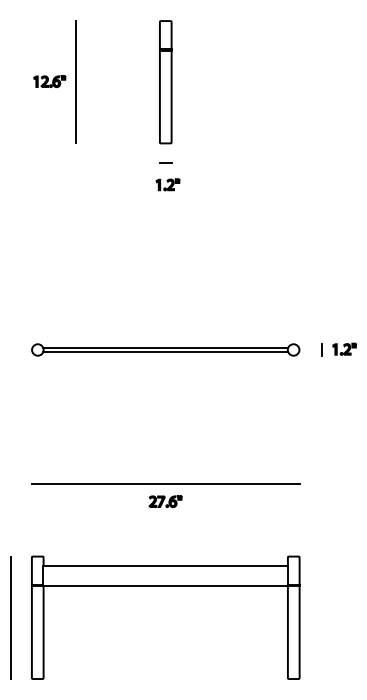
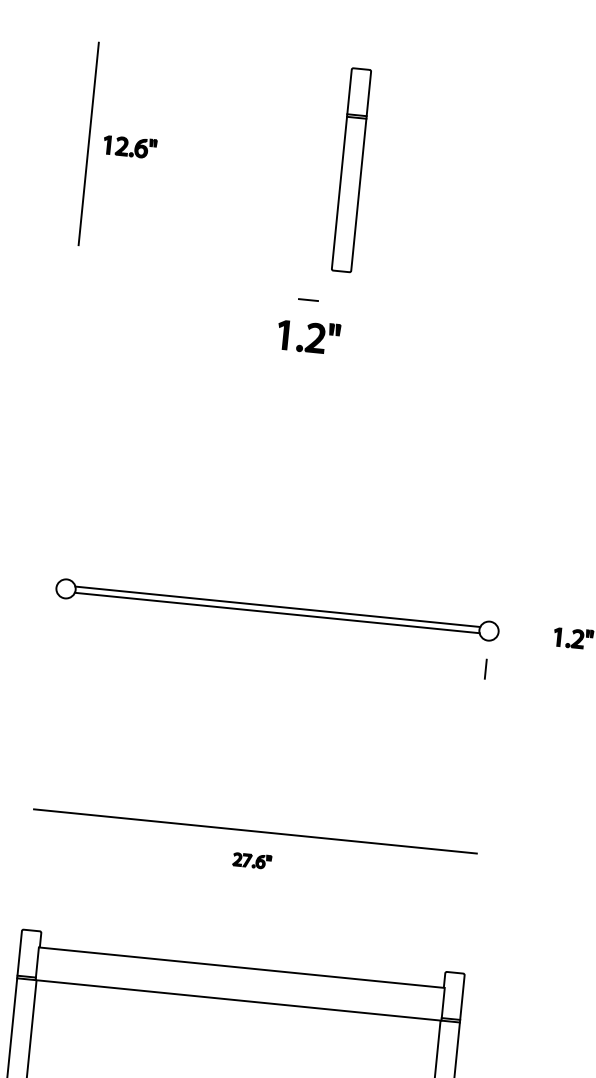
line: (75, 81) -> (88, 142), moved
part: (165, 82) -> (351, 170), moved
part: (167, 184) -> (307, 336), size x1.6
line: (321, 349) -> (485, 668), moved
part: (165, 501) -> (252, 860), size x0.7

